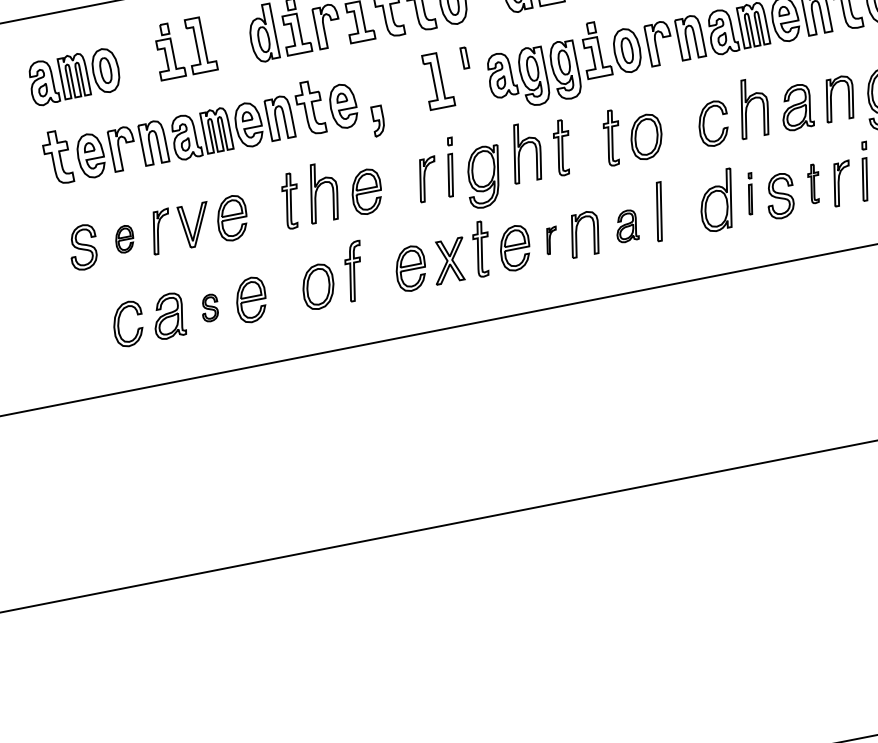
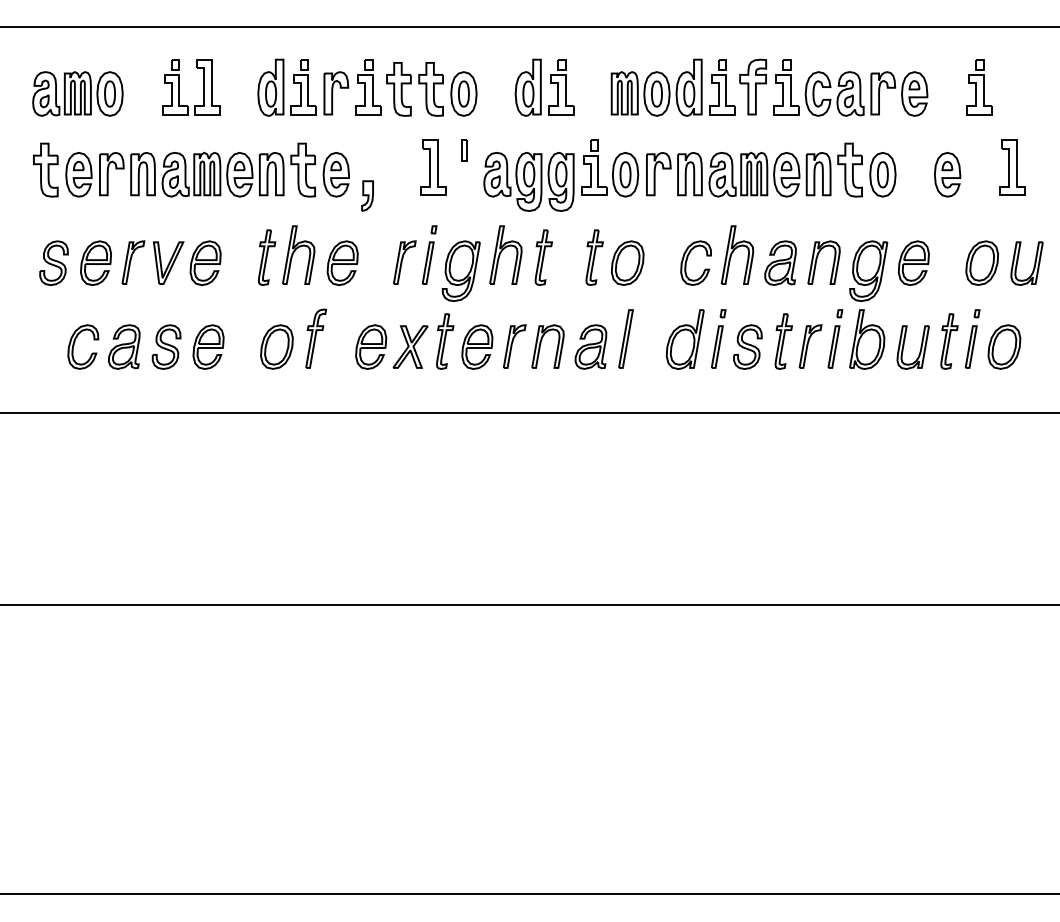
part: (814, 183) -> (783, 341), size x1.43
part: (750, 193) -> (718, 338), size x1.43
part: (625, 225) -> (590, 346), size x1.43
part: (124, 238) -> (95, 262), size x1.67
part: (551, 240) -> (514, 346), size x1.67
part: (209, 307) -> (166, 346), size x1.67

